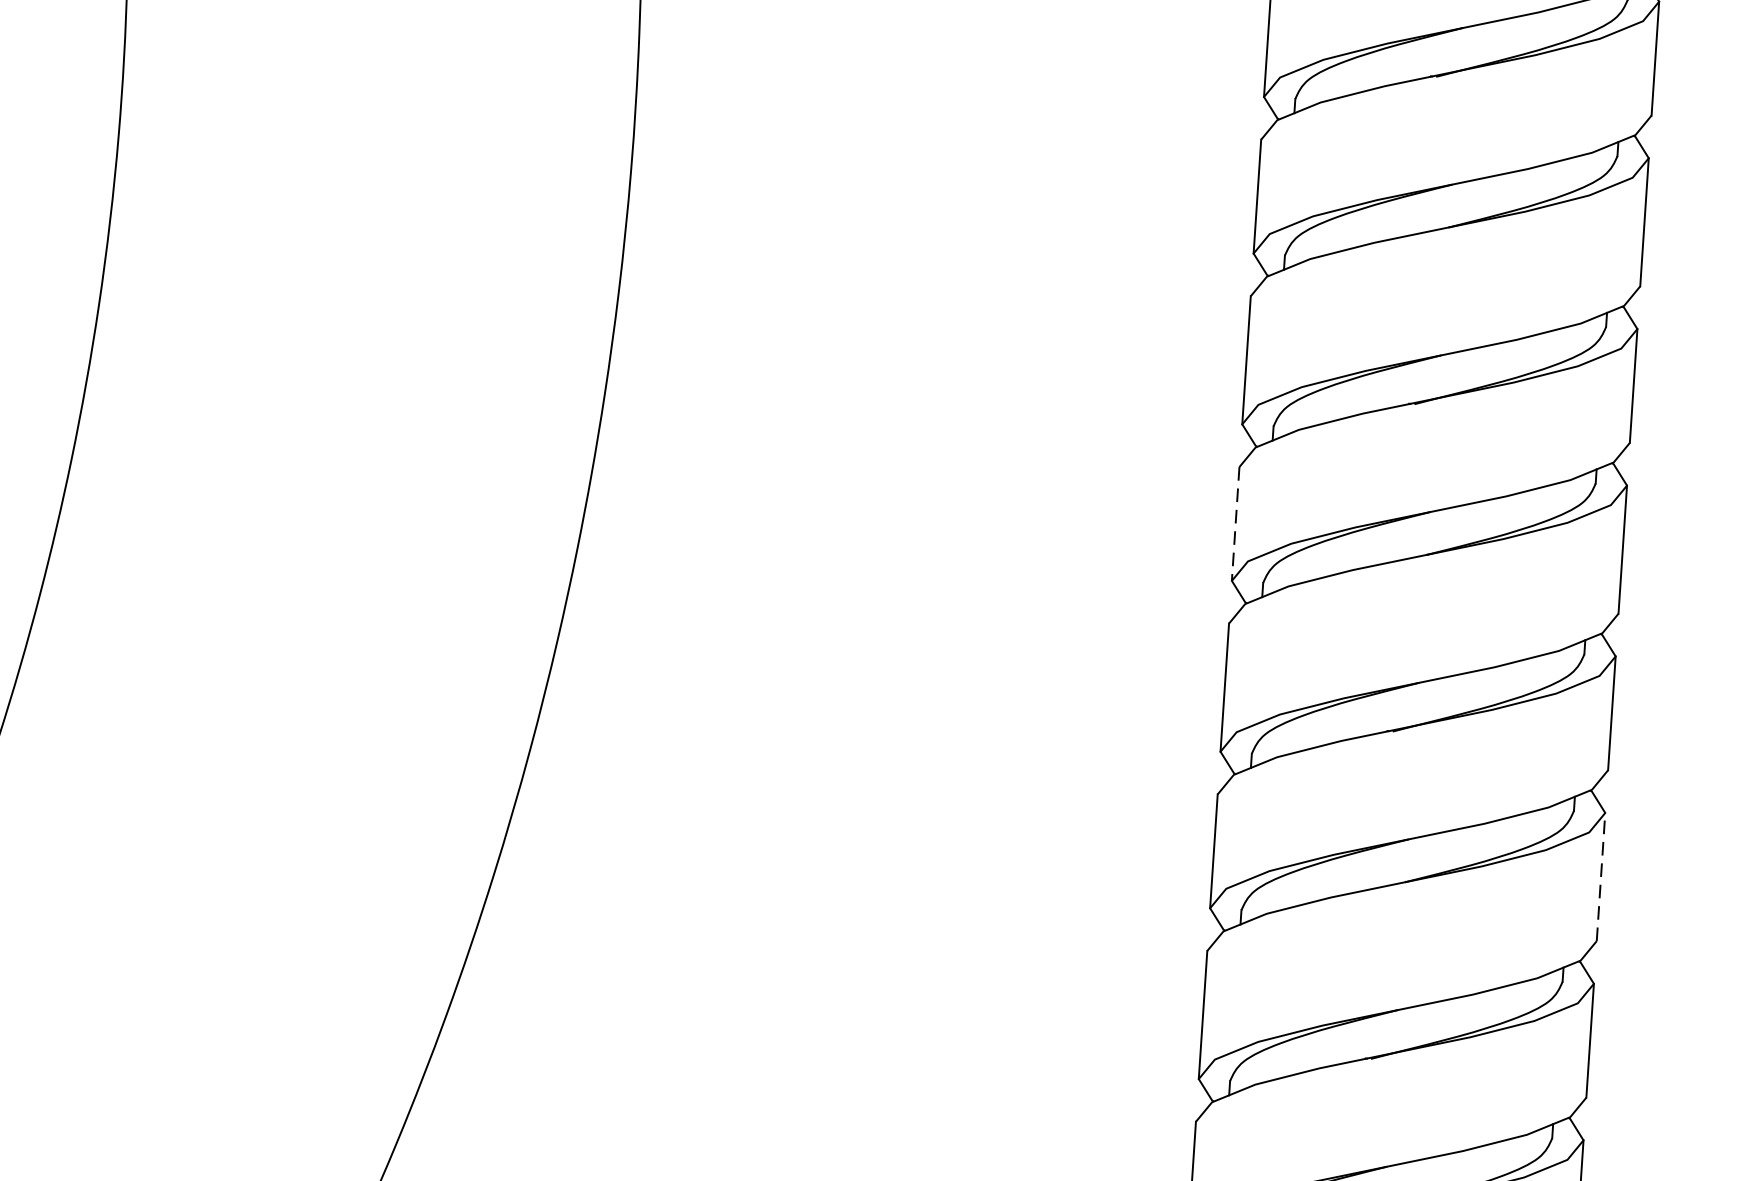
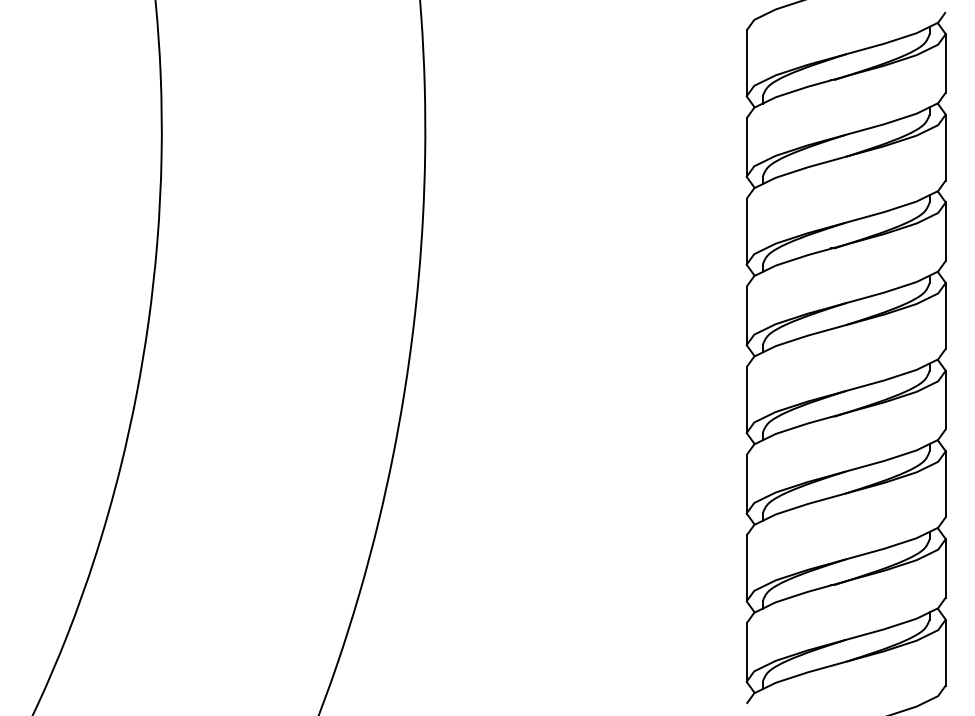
line: (1235, 525) -> (746, 316), dashed -> solid
line: (1600, 877) -> (945, 484), dashed -> solid

